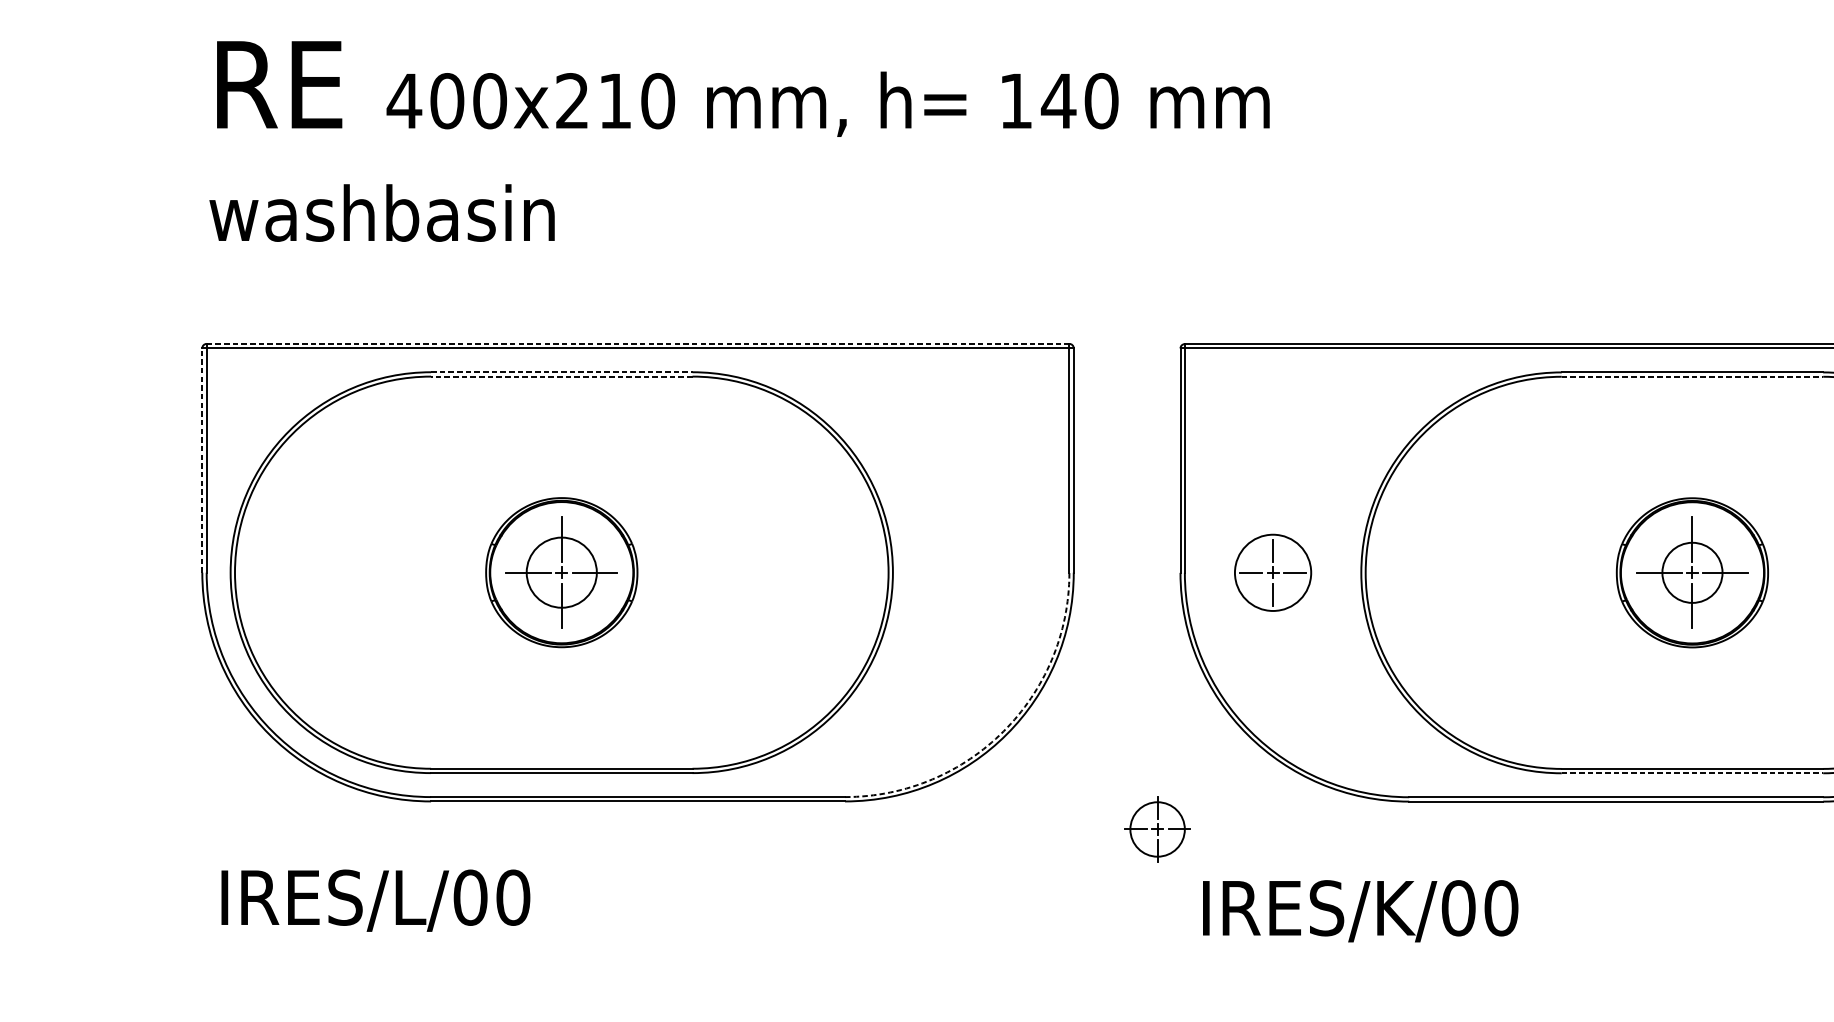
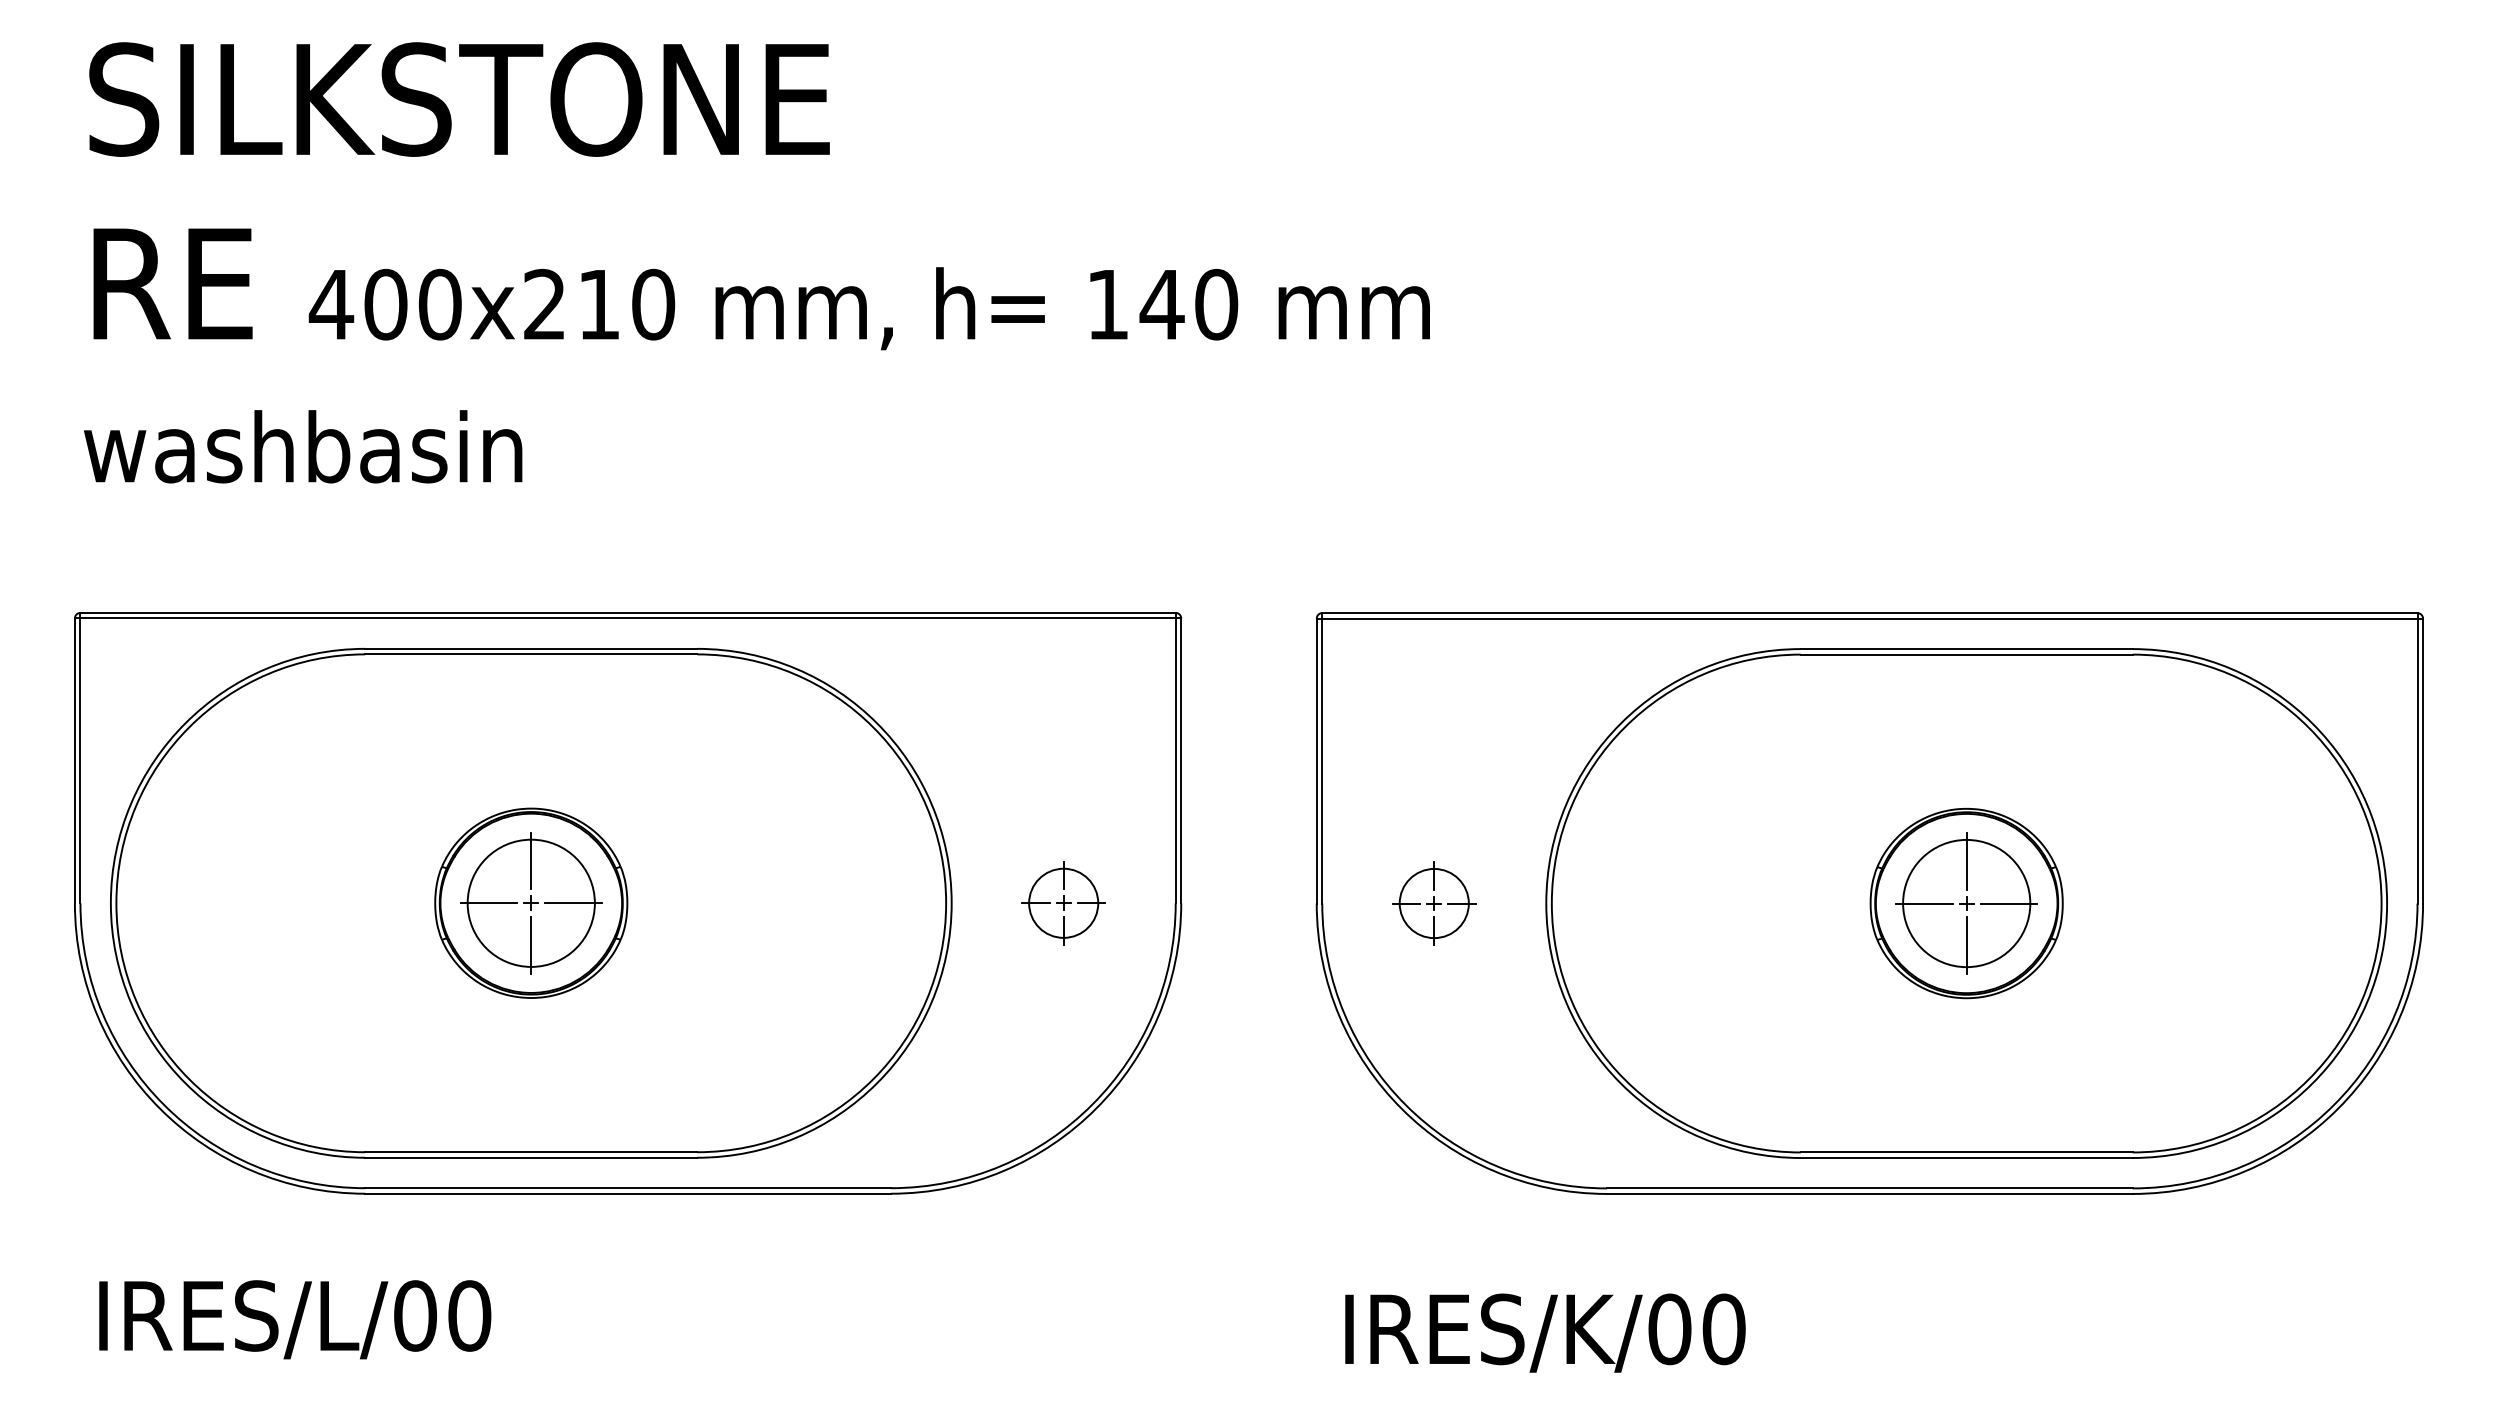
line: (638, 343) -> (628, 612), dashed -> solid
line: (561, 371) -> (531, 648), dashed -> solid
line: (561, 376) -> (531, 654), dashed -> solid
line: (1692, 376) -> (1966, 654), dashed -> solid
line: (201, 460) -> (74, 760), dashed -> solid
circle: (561, 572) -> (530, 902), size x1.43
circle: (1272, 572) -> (1433, 903), size x0.71
circle: (1692, 572) -> (1966, 903), size x1.67
arc: (1003, 731) -> (1092, 1104), dashed -> solid
line: (1692, 772) -> (1966, 1157), dashed -> solid
part: (1157, 829) -> (1063, 903), moved

